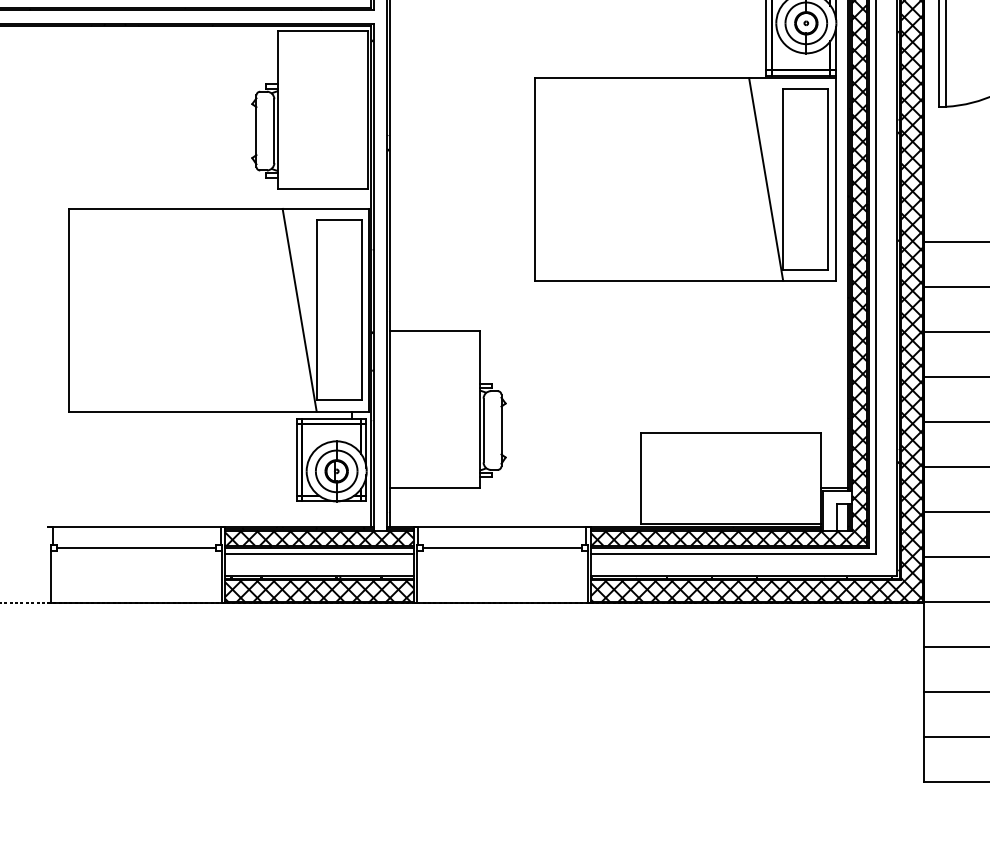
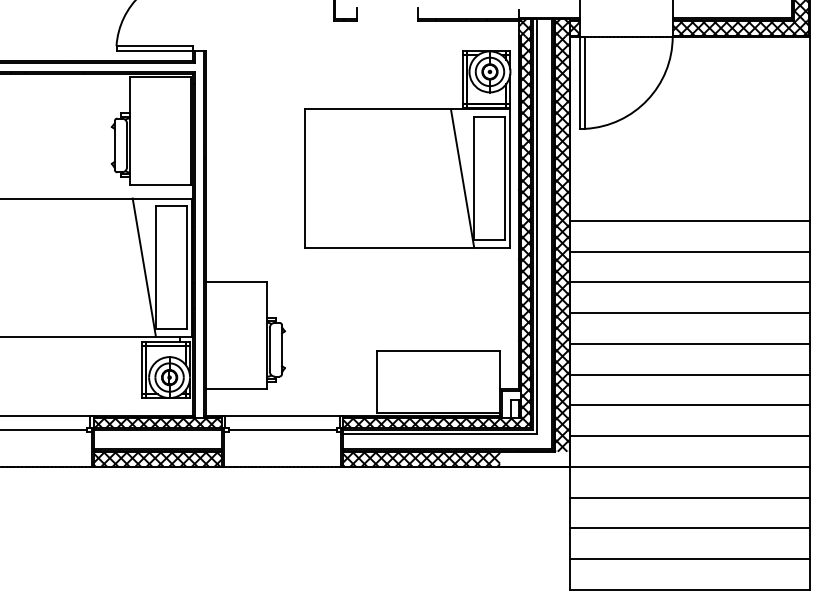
line: (318, 554) -> (157, 434), removed
hatch: (871, 589) -> (534, 458), removed

